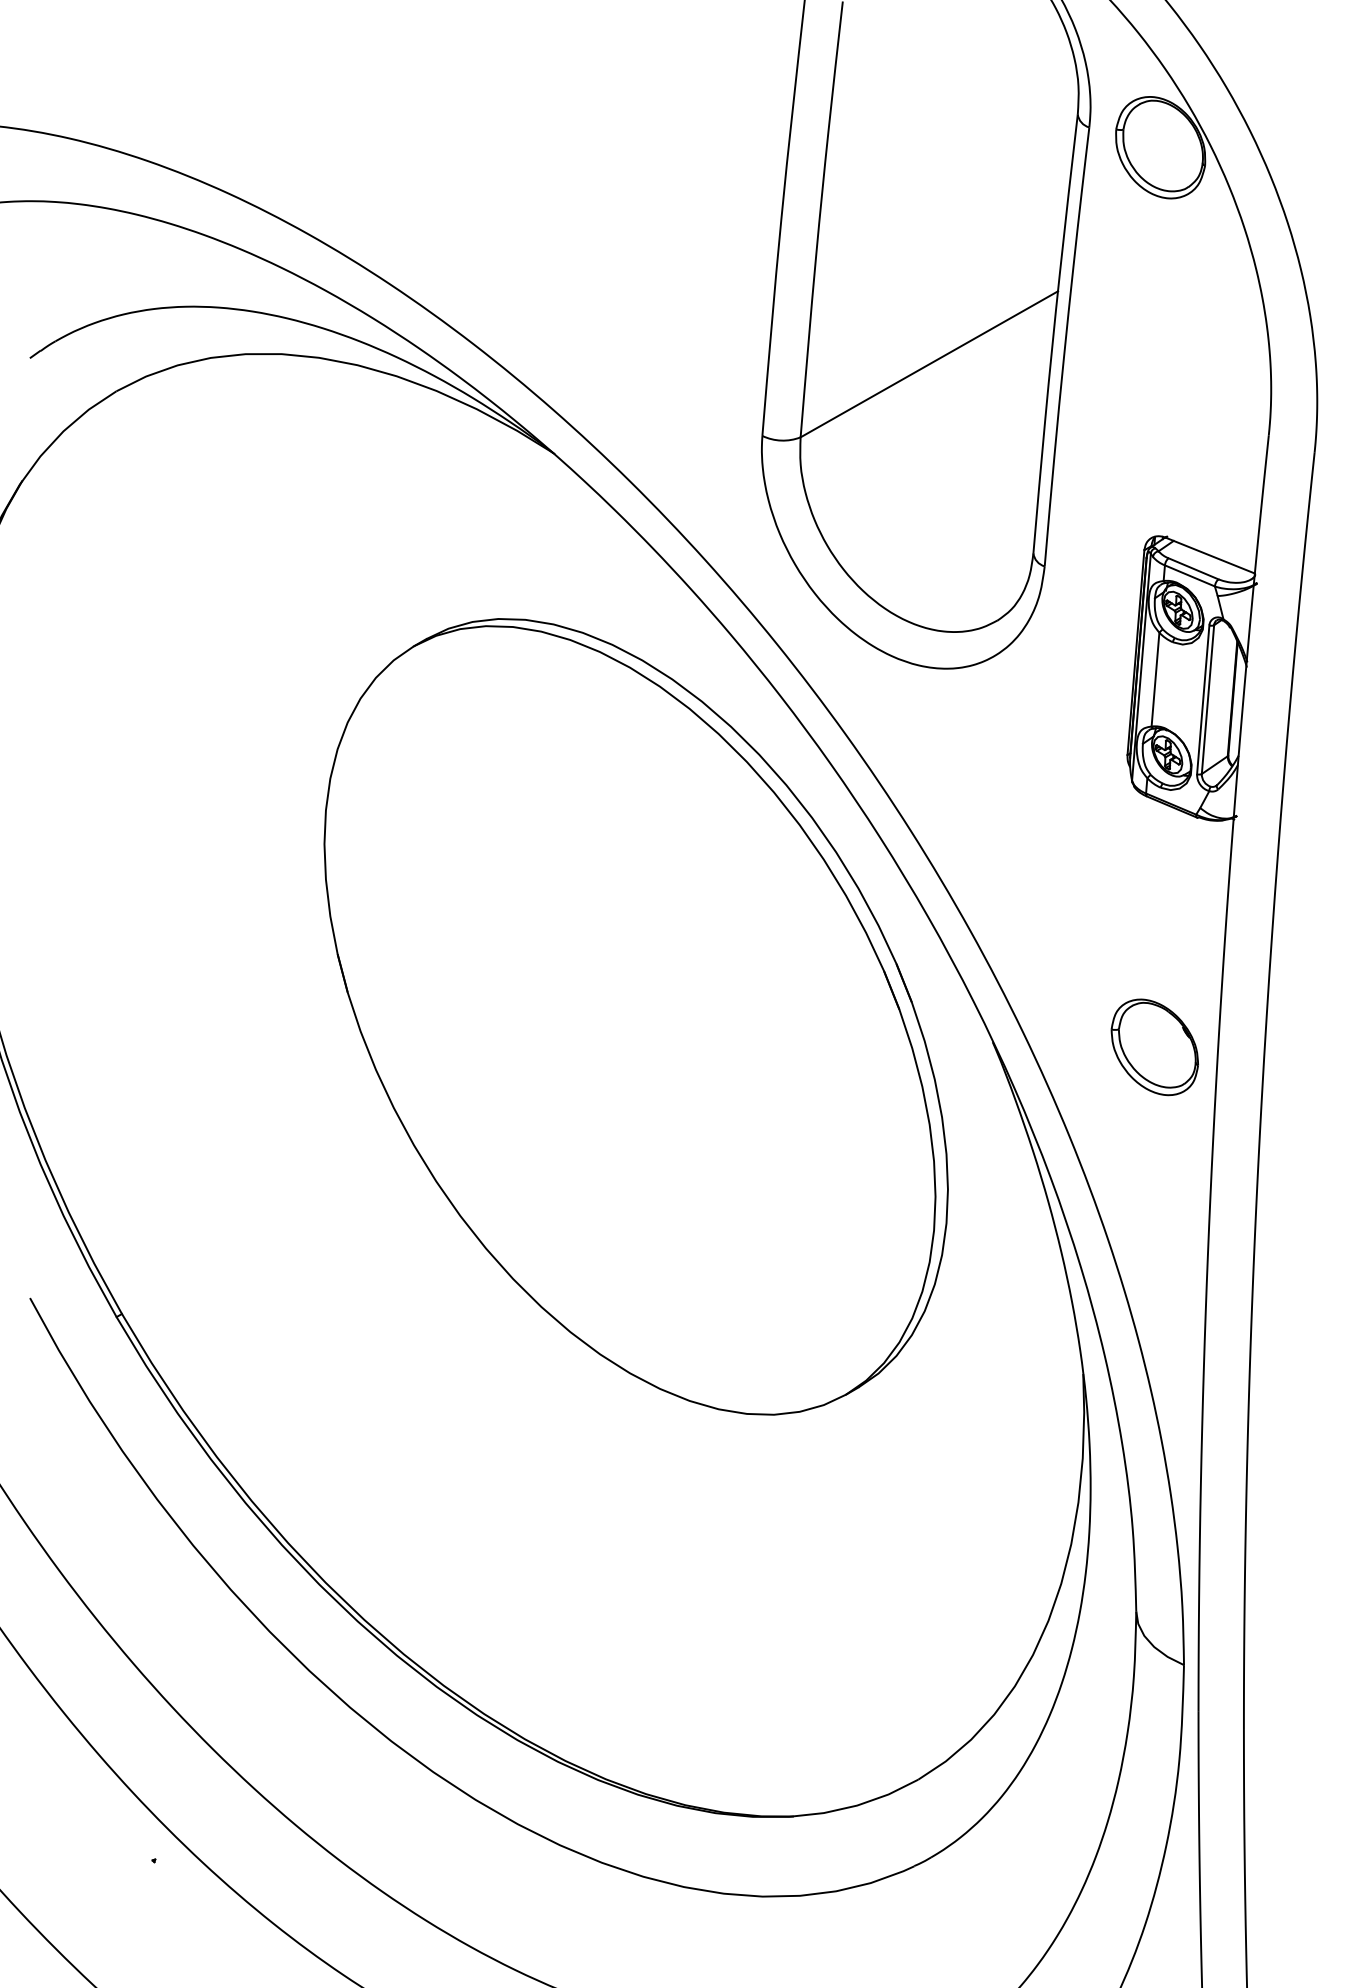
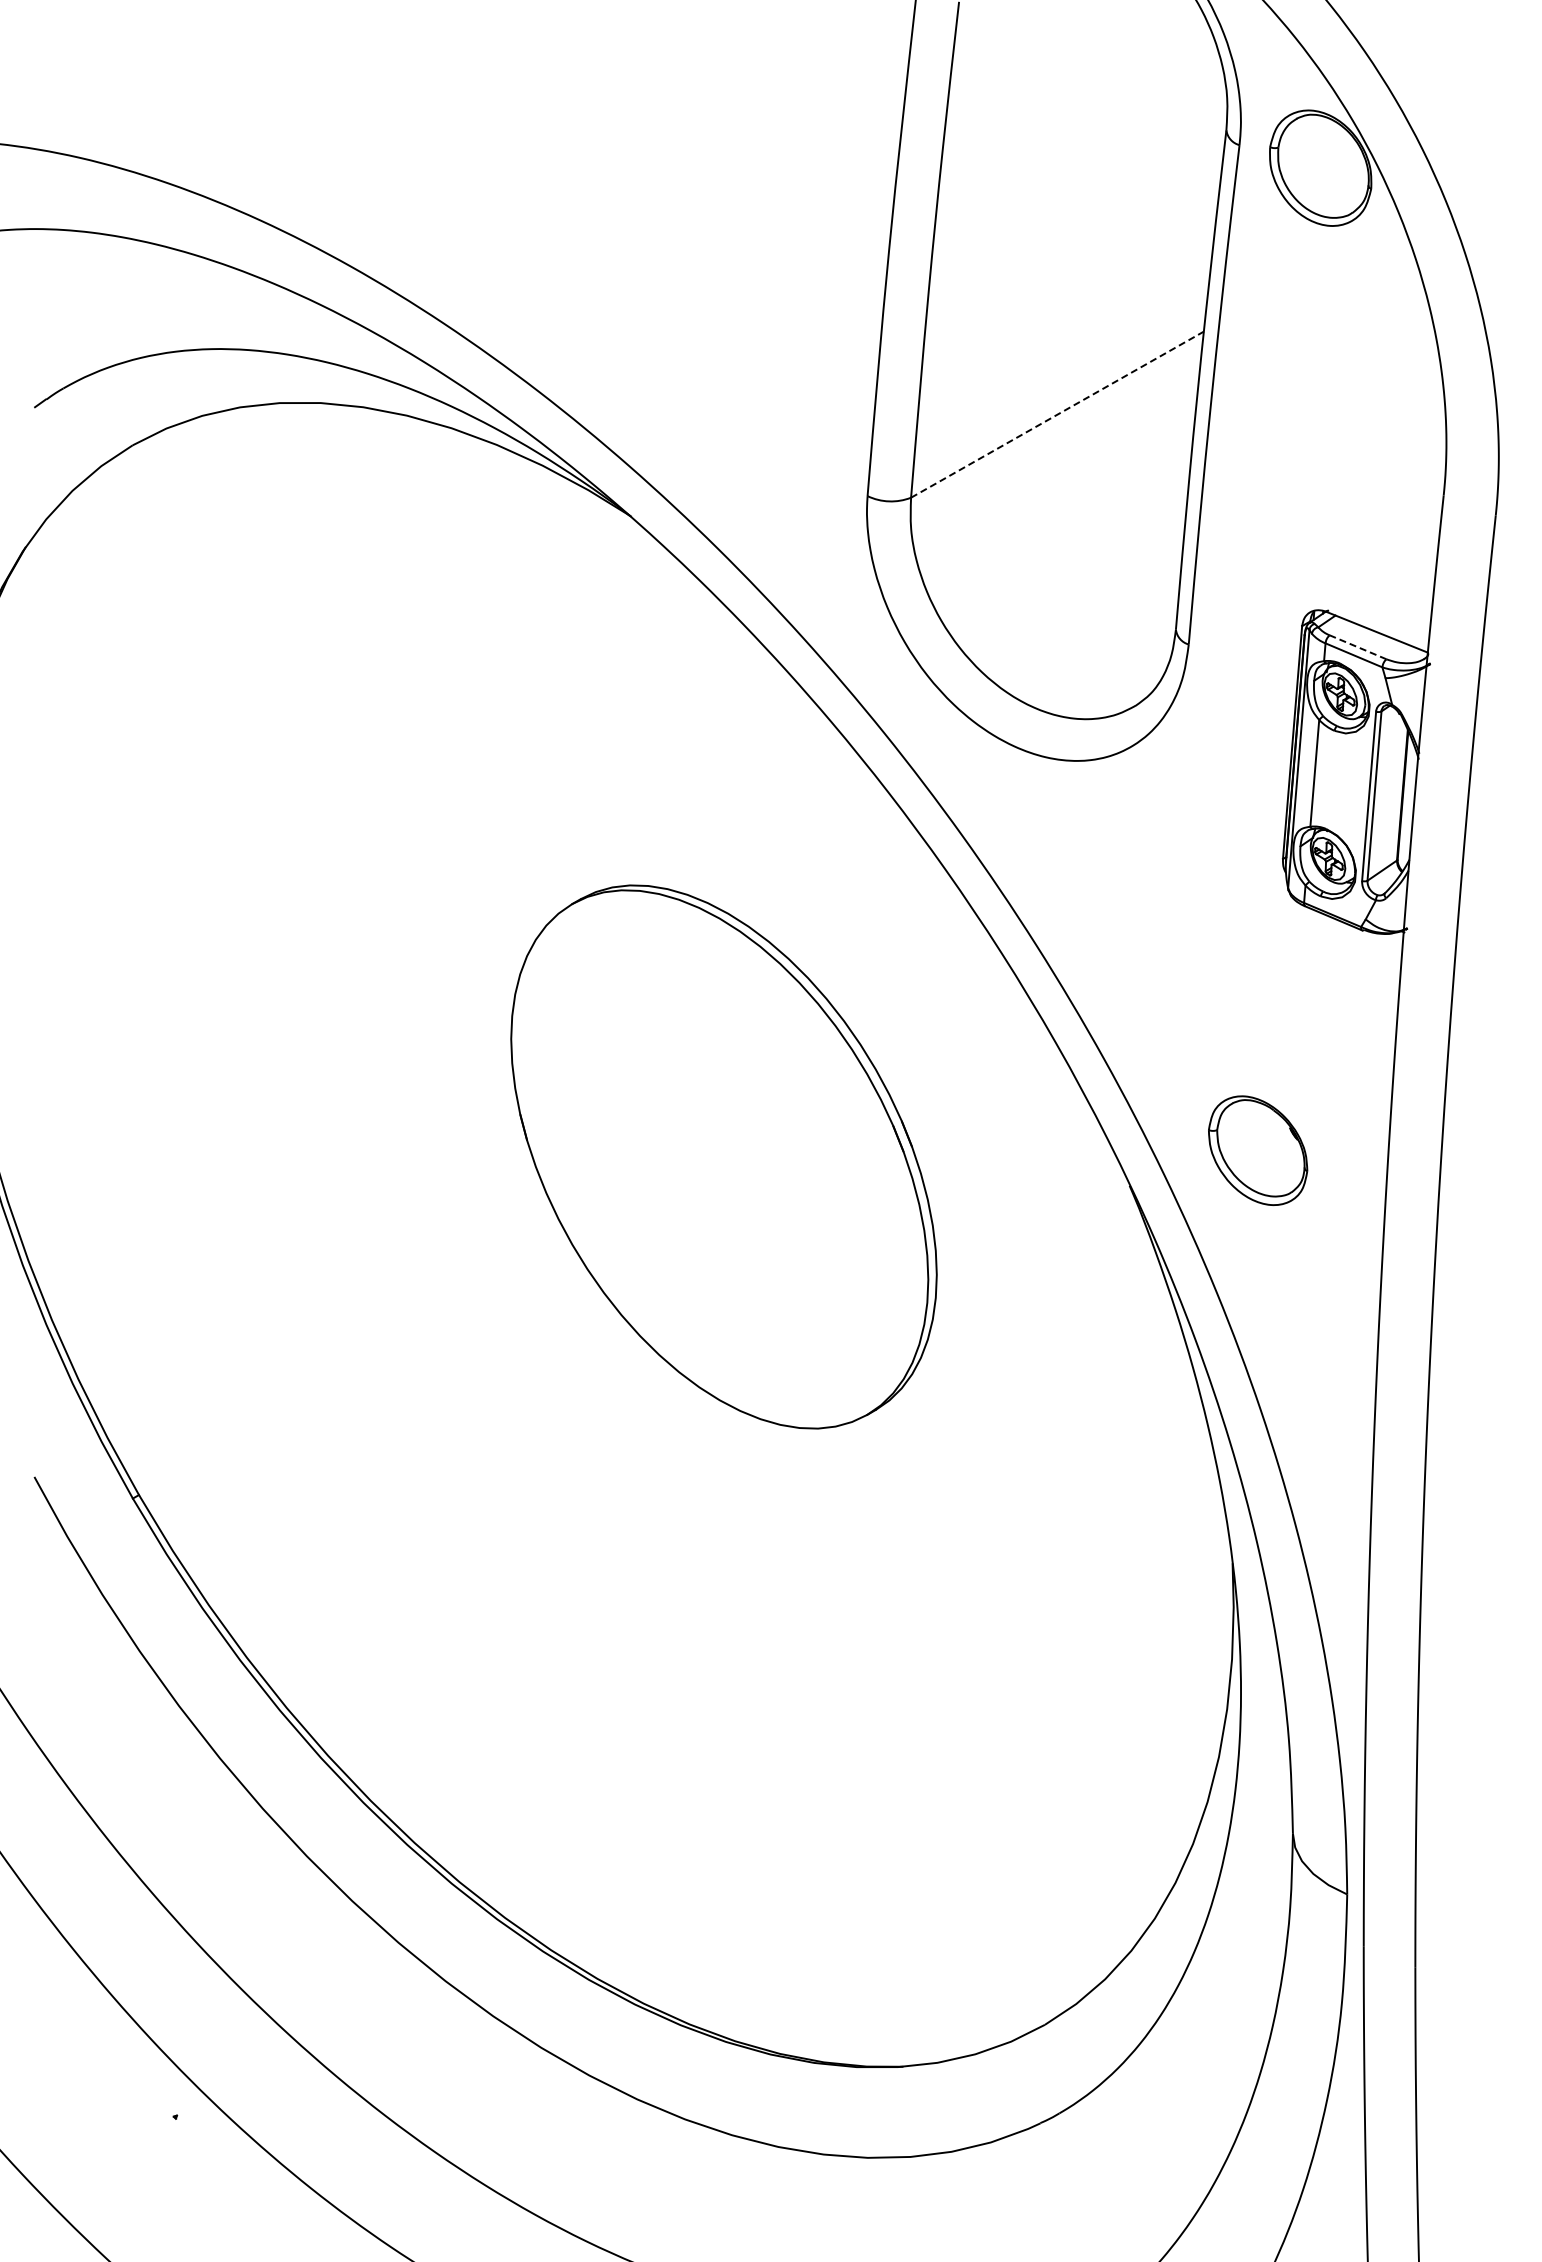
line: (929, 364) -> (1057, 414), solid -> dashed
line: (1193, 569) -> (1358, 647), solid -> dashed
part: (635, 1016) -> (723, 1156), size x0.6
part: (1155, 1047) -> (1258, 1150), moved

